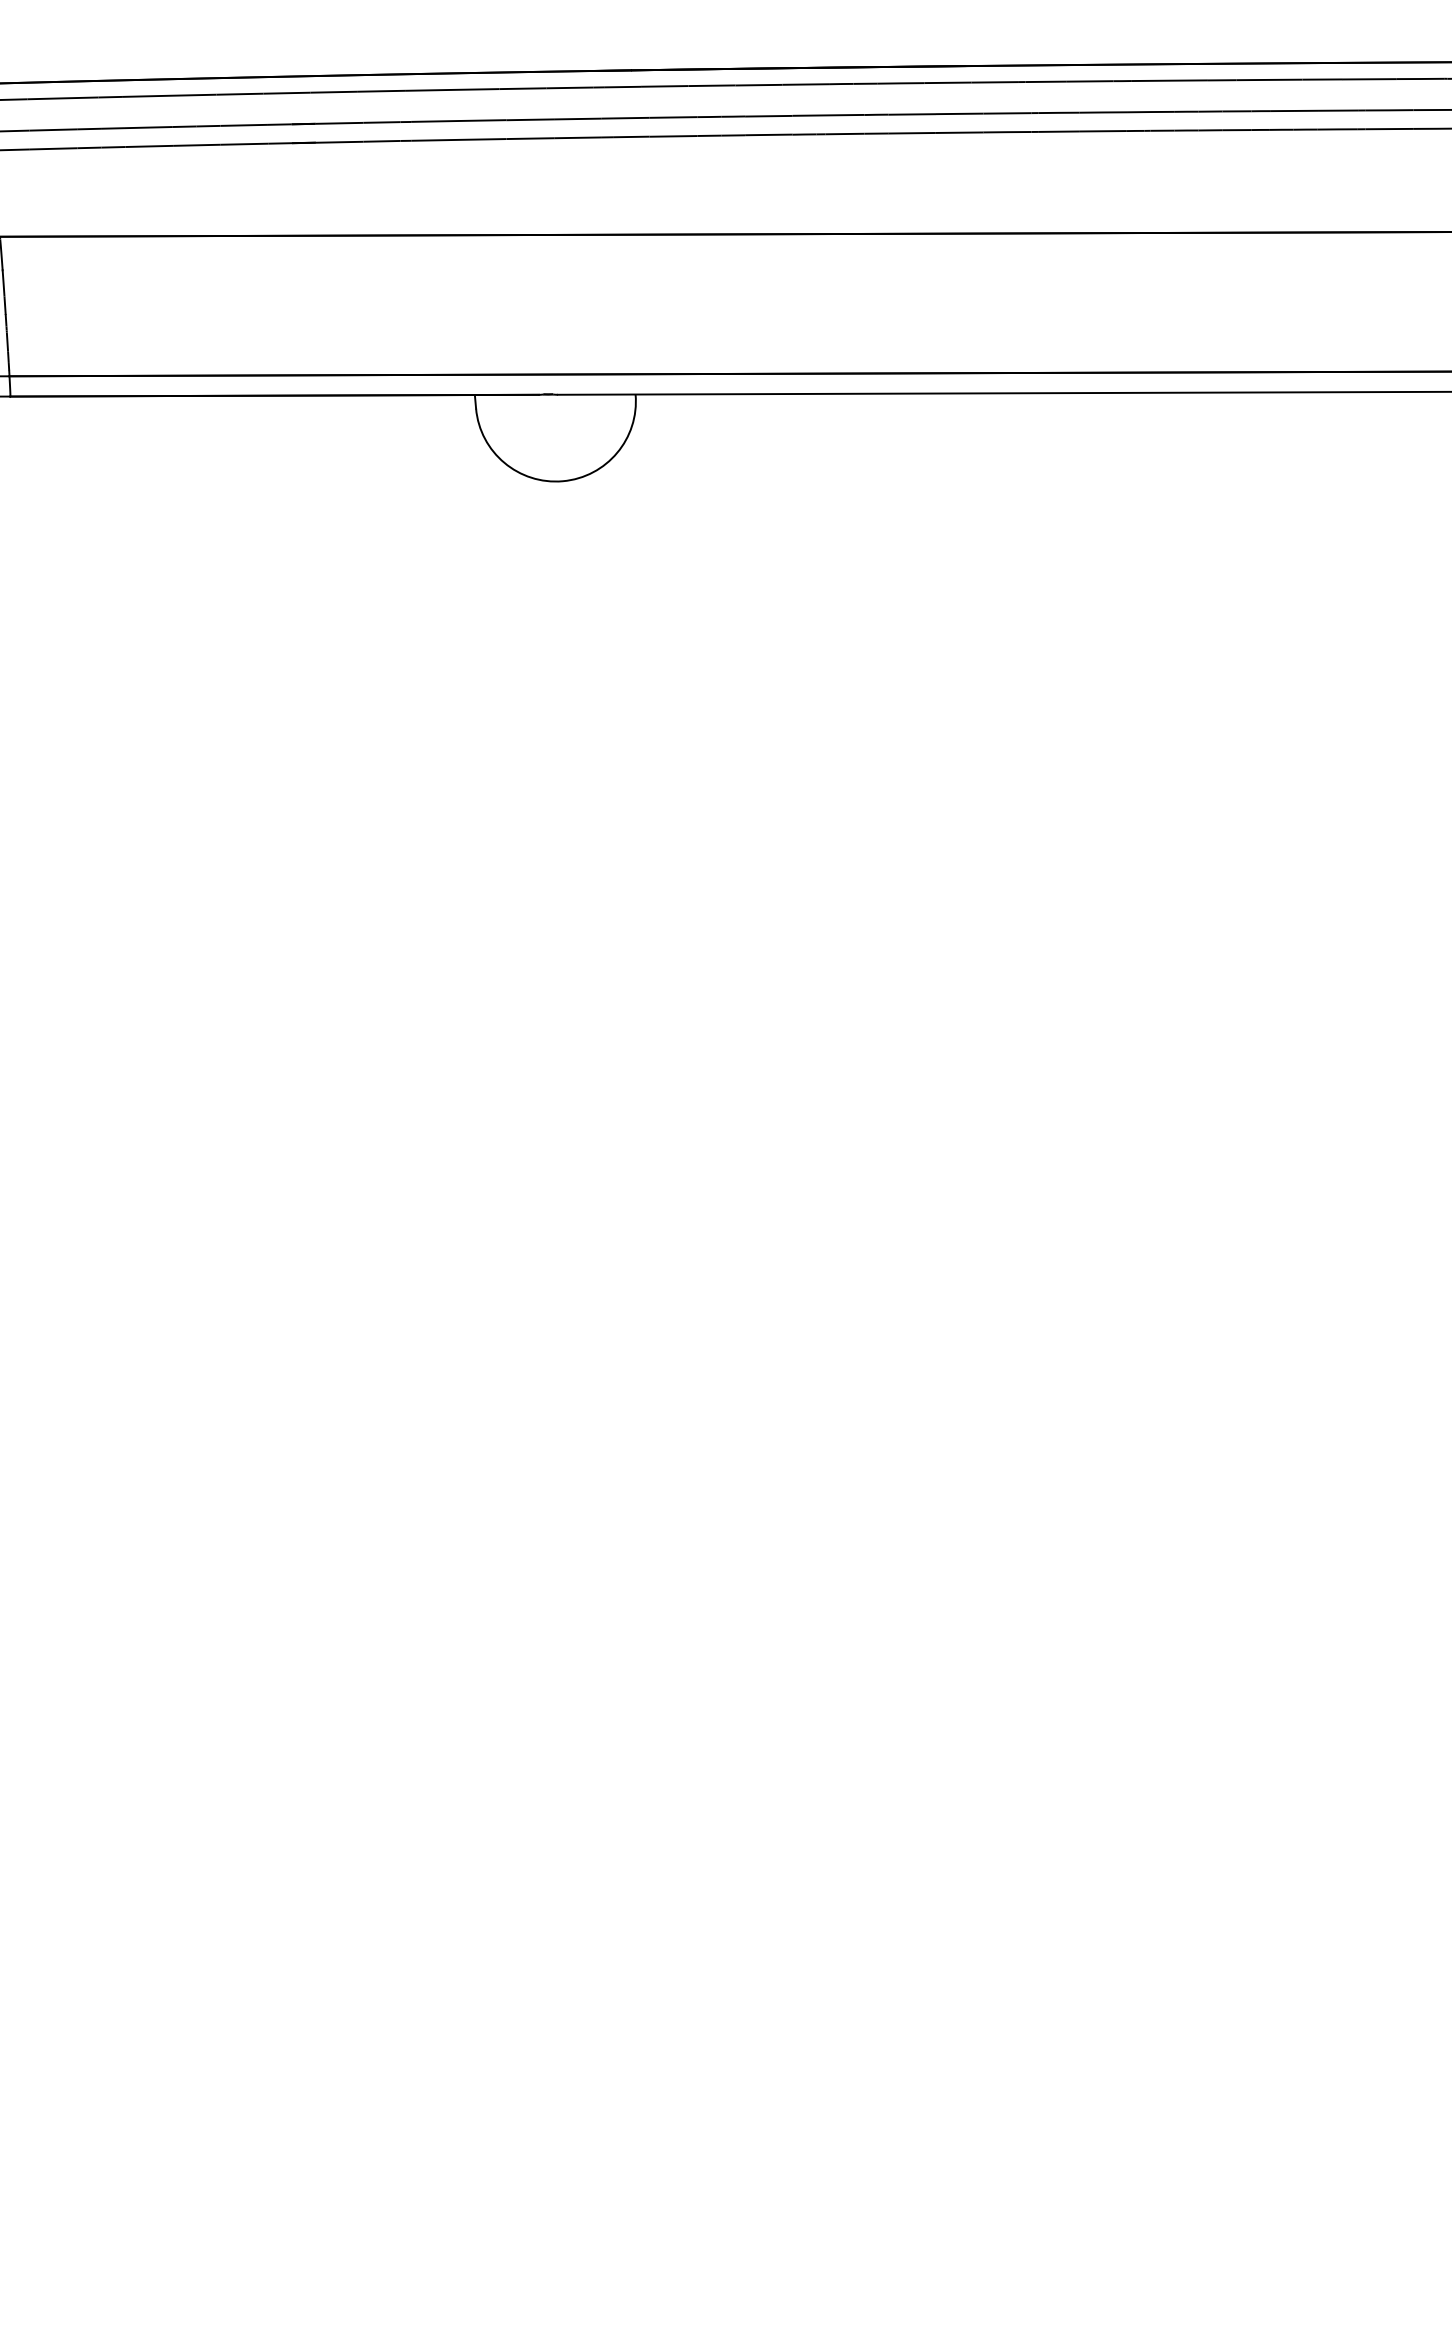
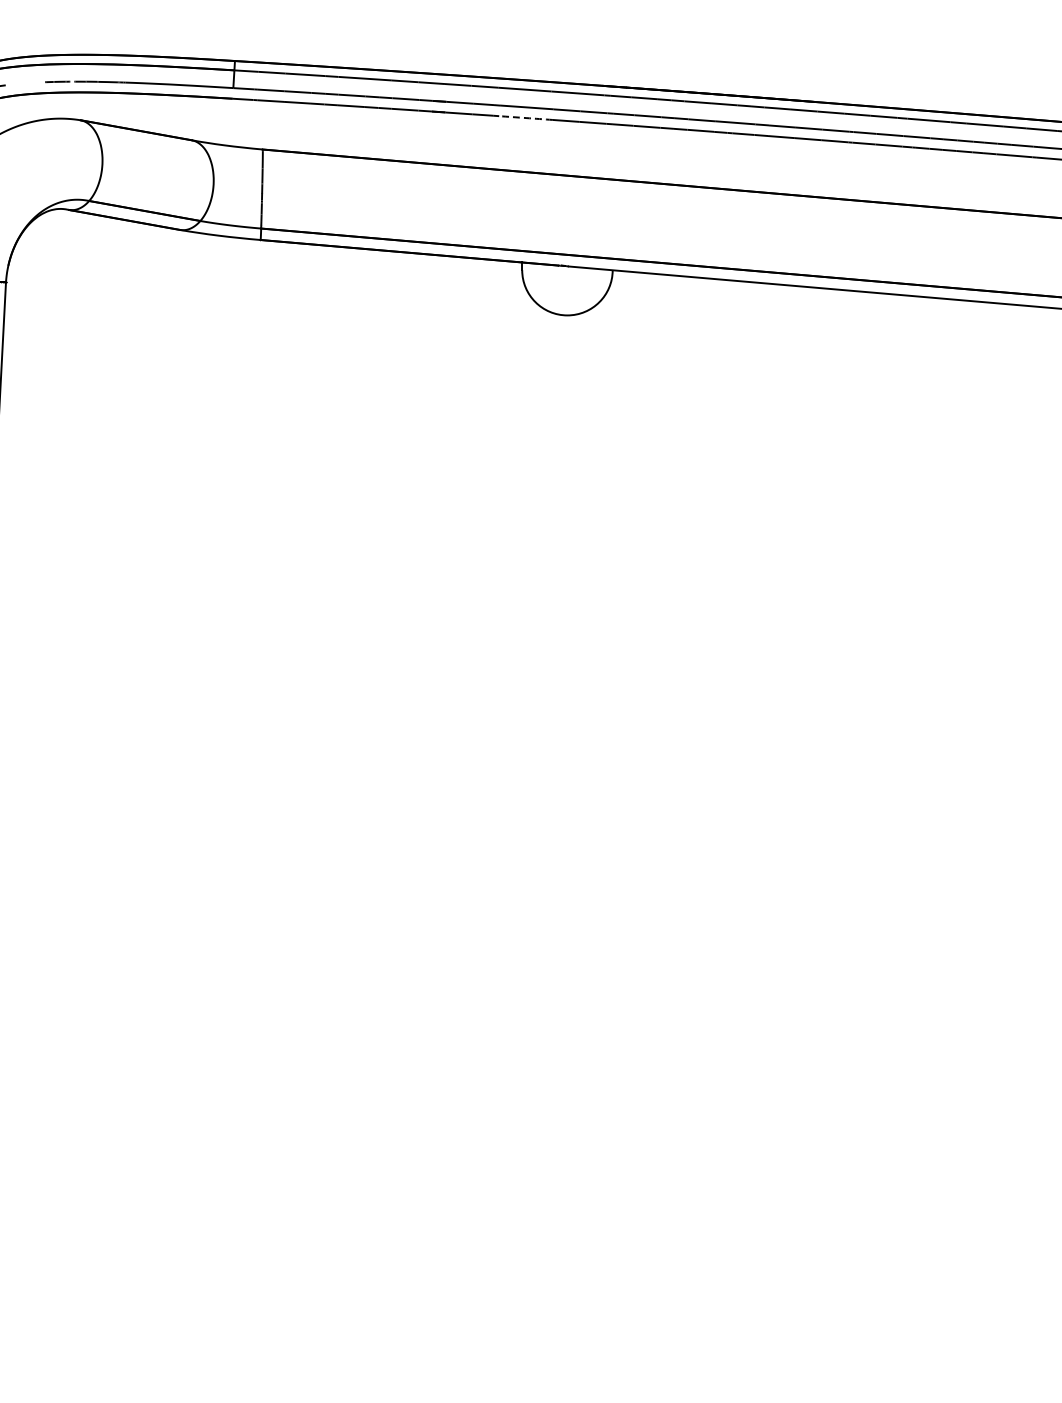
arc: (459, 140) -> (526, 118), solid -> dashed

